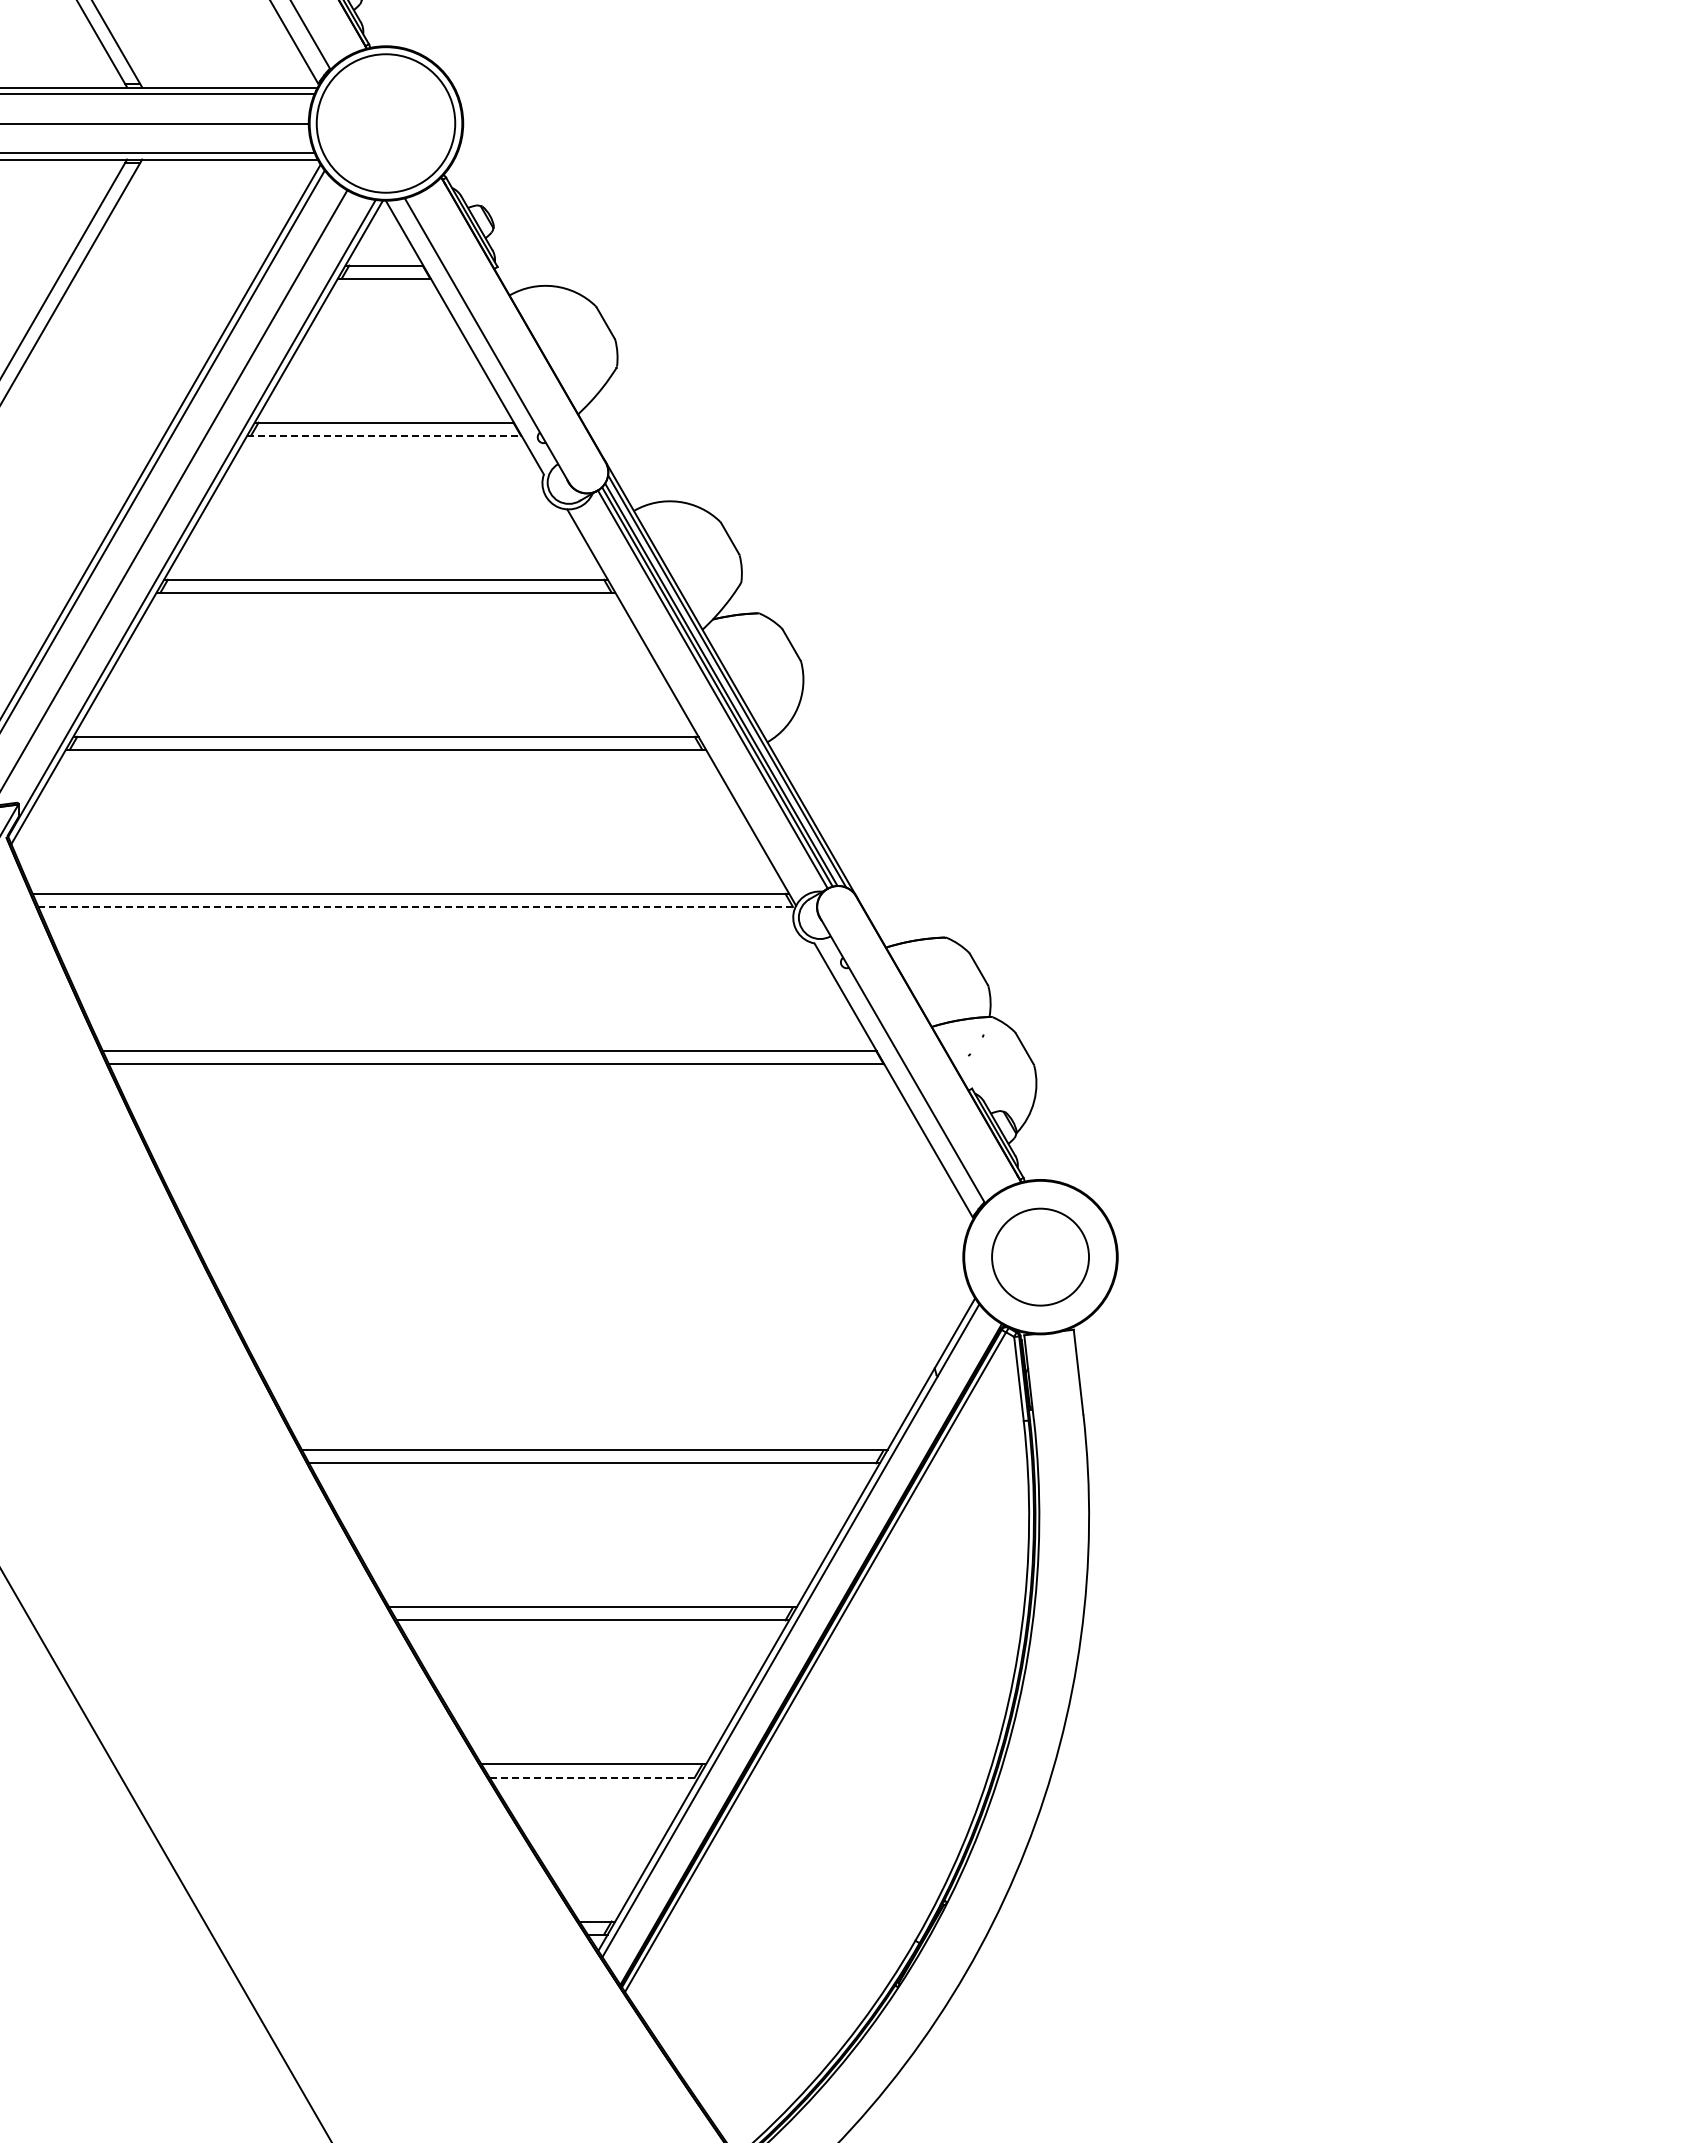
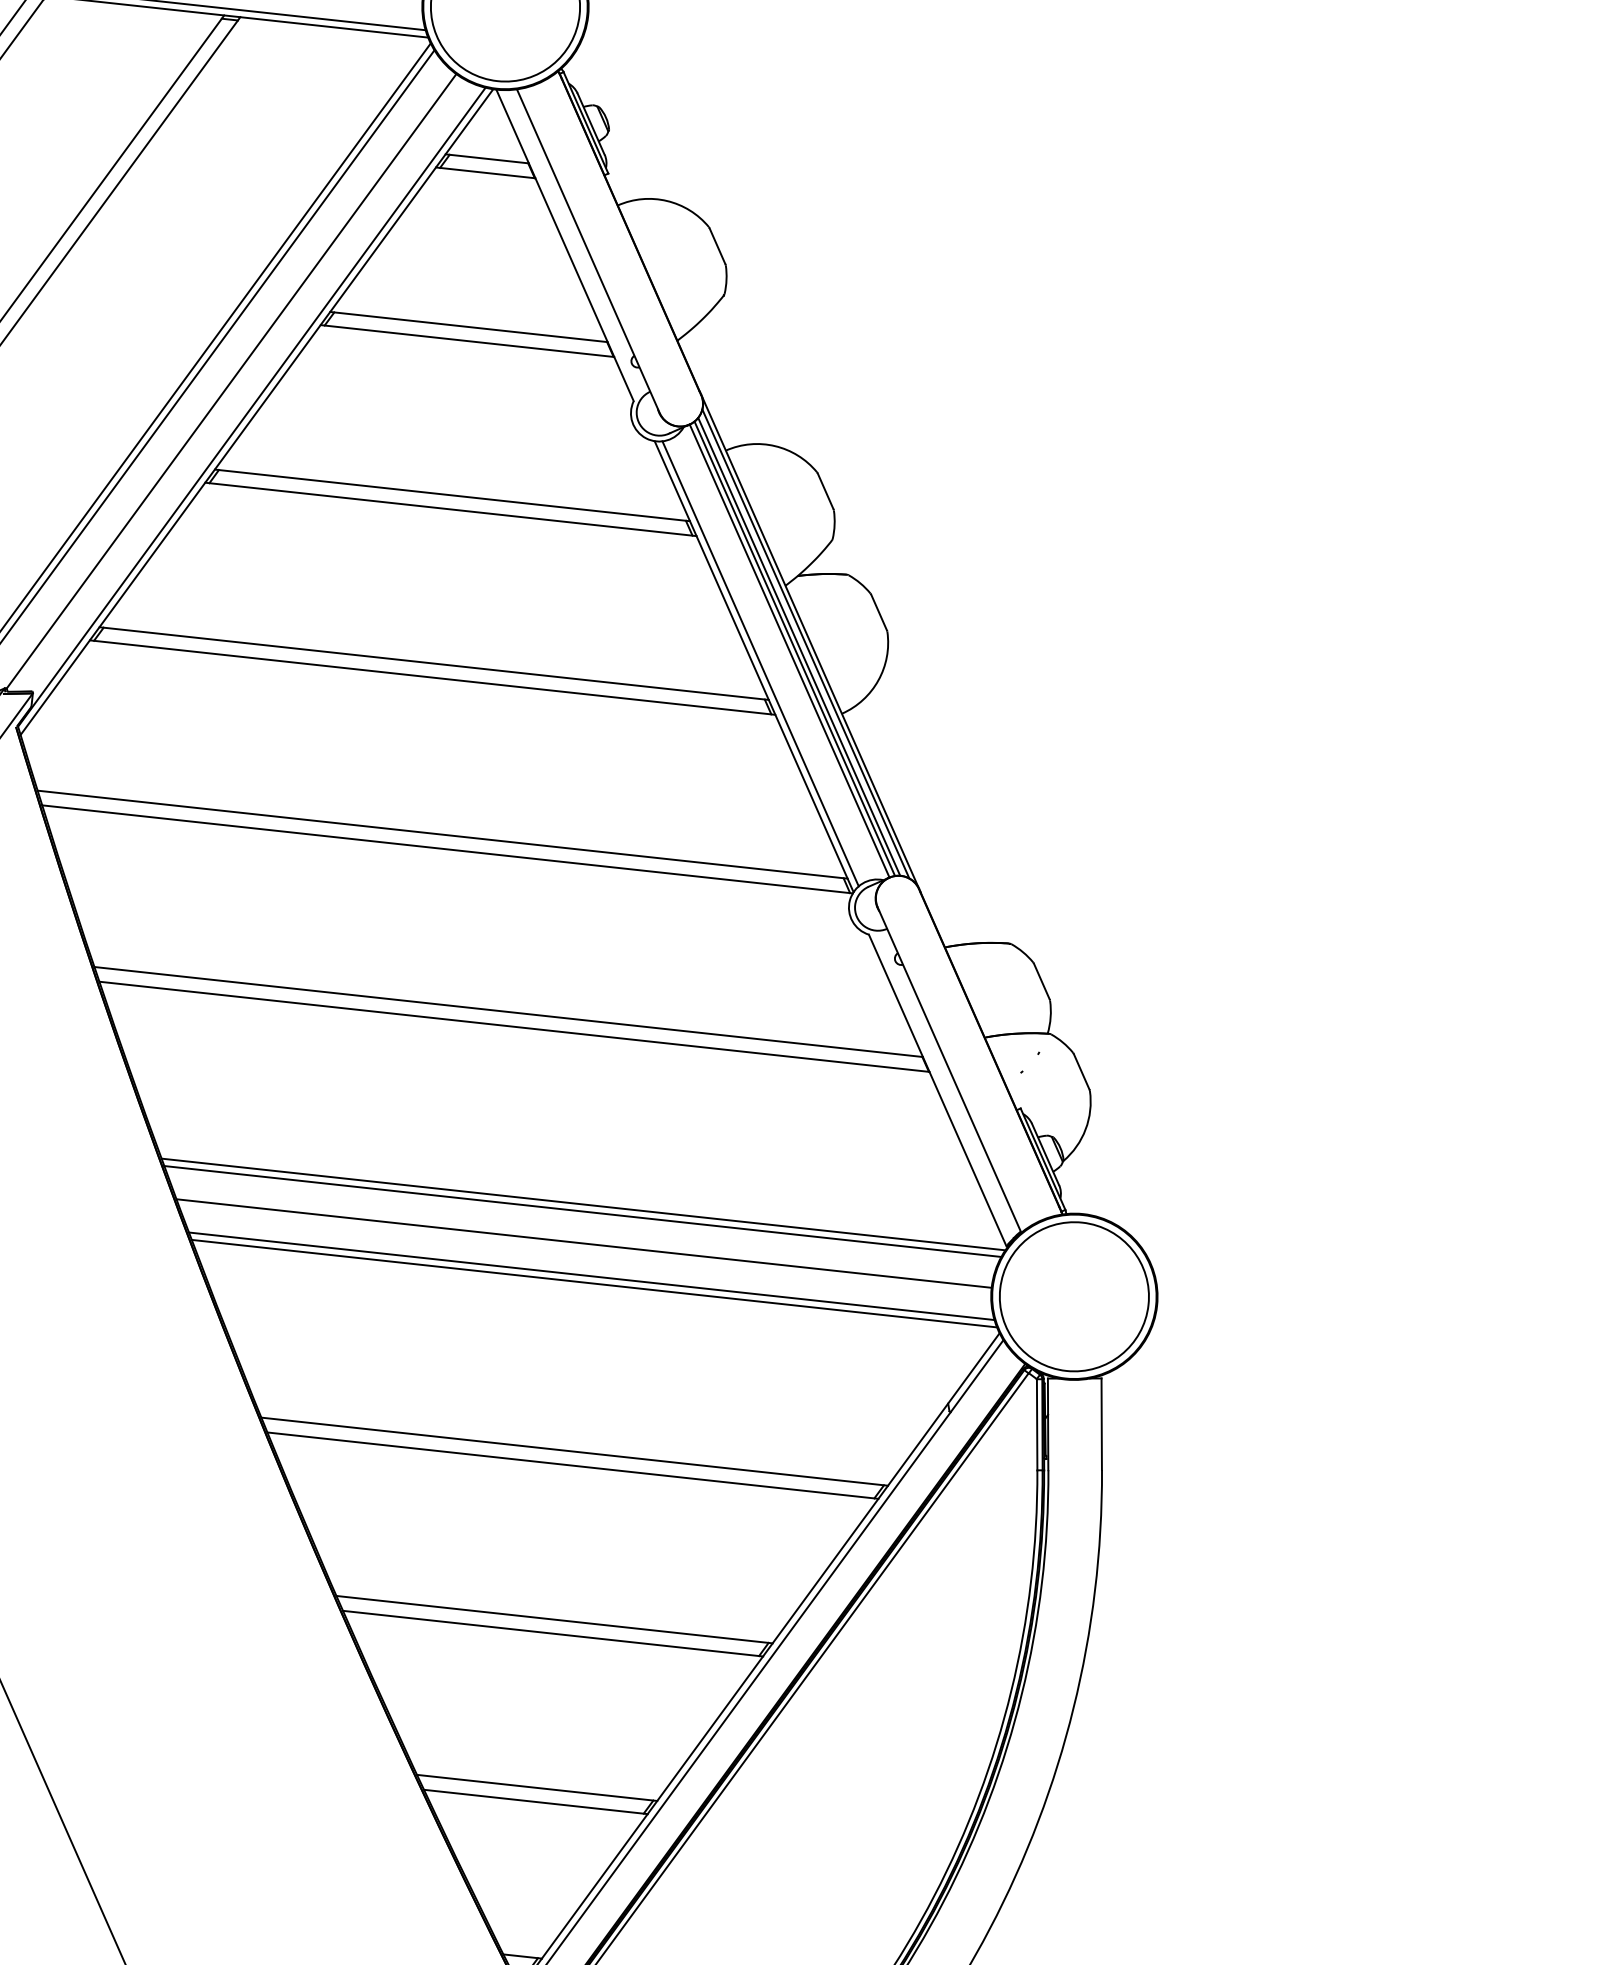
line: (384, 435) -> (467, 340), dashed -> solid
line: (687, 703) -> (760, 662), added
line: (416, 906) -> (447, 848), dashed -> solid
line: (578, 1221) -> (583, 1204), added
line: (578, 1227) -> (583, 1211), added
circle: (1040, 1256) -> (1074, 1296), size x1.43
line: (582, 1257) -> (583, 1243), added
line: (592, 1286) -> (591, 1276), added
line: (596, 1293) -> (594, 1284), added
line: (594, 1777) -> (536, 1802), dashed -> solid

